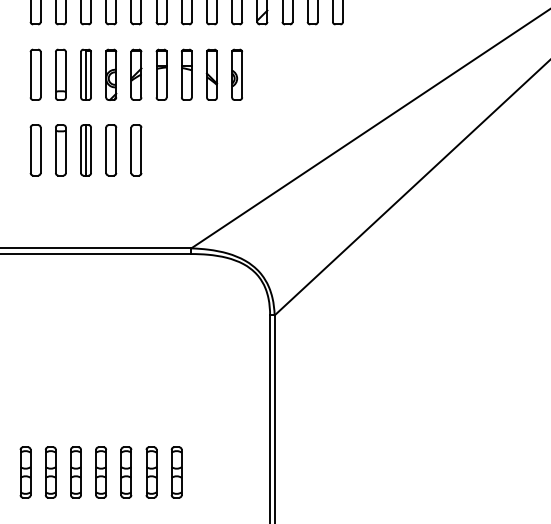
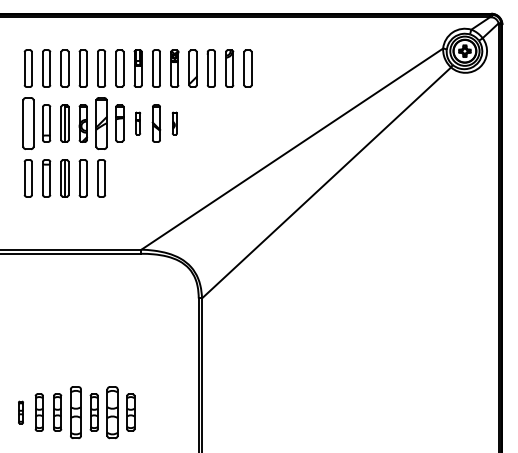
part: (34, 74) -> (27, 123), size x1.4
part: (136, 74) -> (101, 123), size x1.4
part: (185, 74) -> (137, 123), size x0.6
part: (236, 74) -> (174, 123), size x0.6
part: (24, 472) -> (20, 412), size x0.6
part: (100, 472) -> (75, 412), size x1.4
part: (151, 472) -> (112, 412), size x1.4

